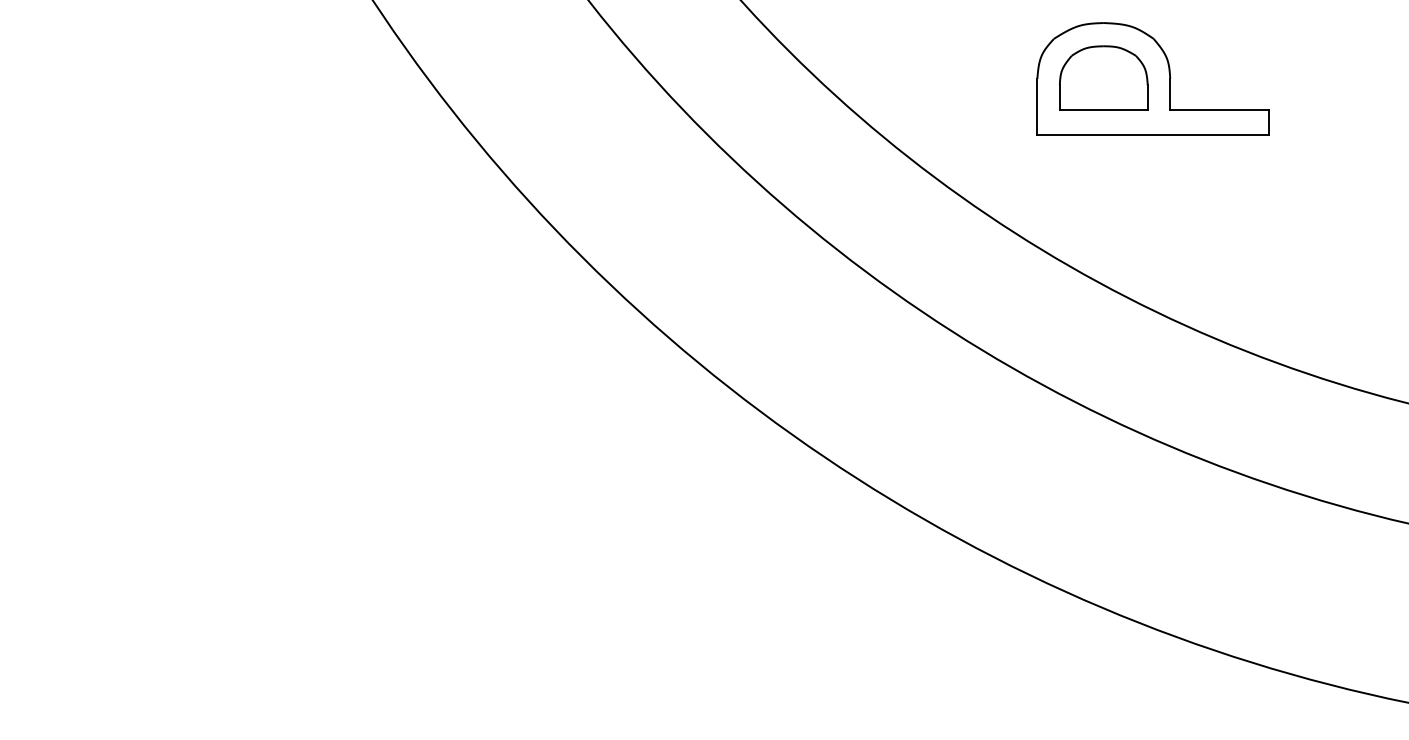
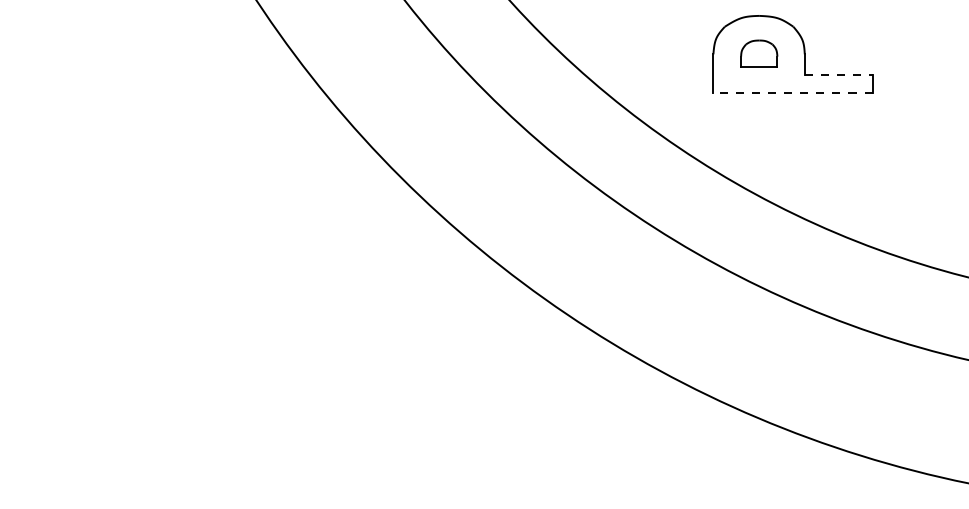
part: (1104, 77) -> (759, 53), size x0.6
line: (1219, 109) -> (838, 75), solid -> dashed
line: (1152, 134) -> (792, 92), solid -> dashed

